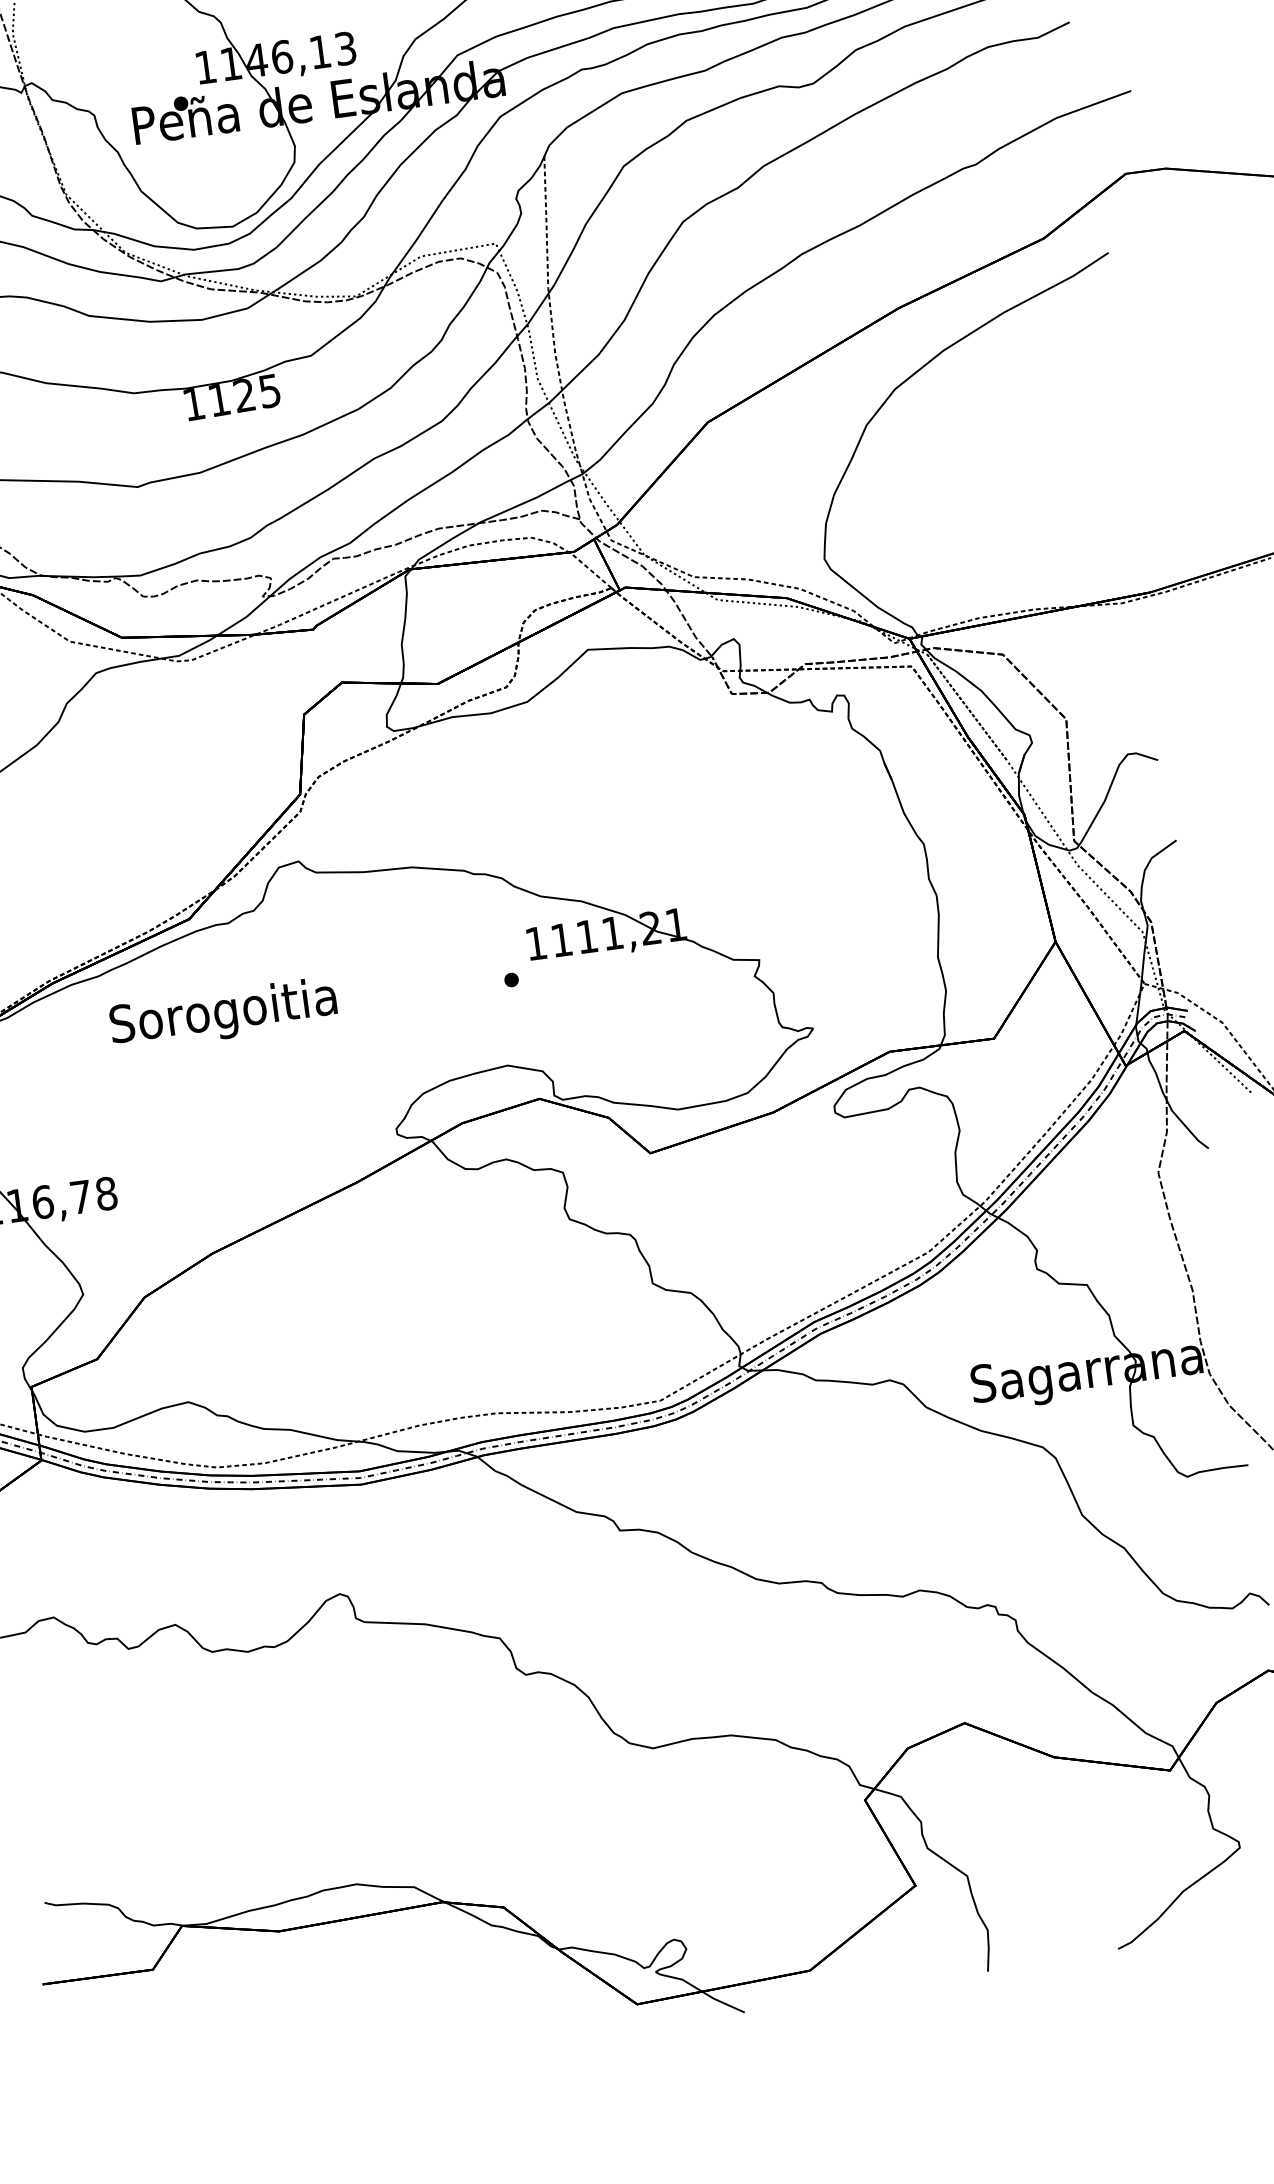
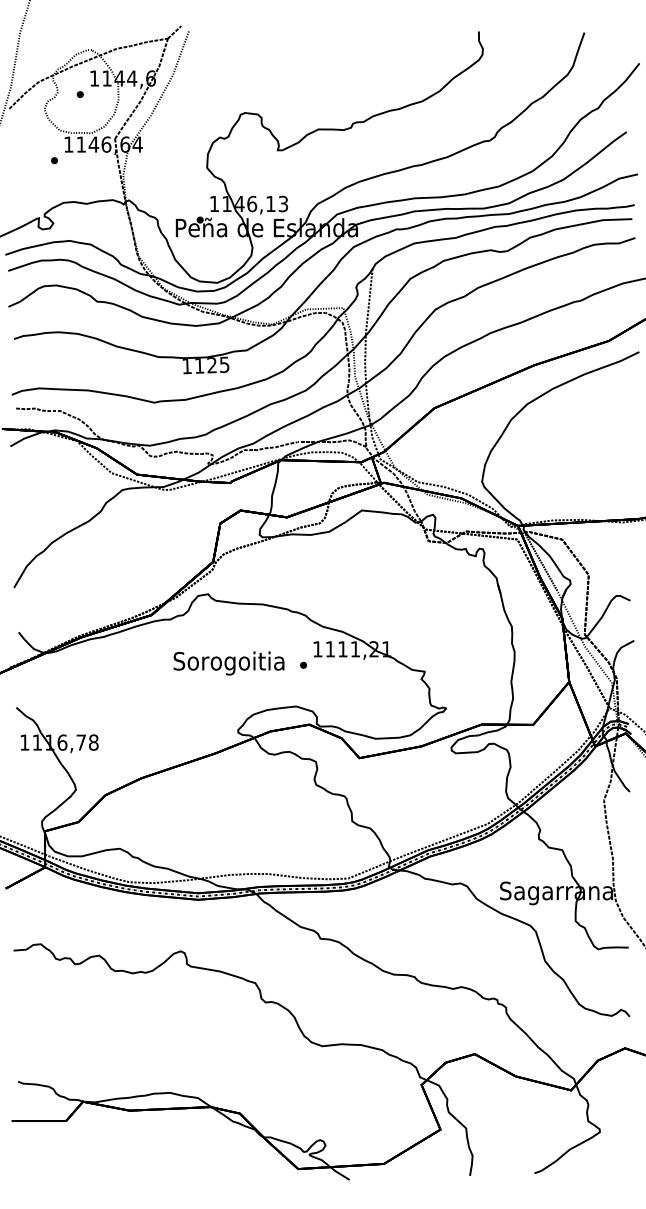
text: (222, 1014) -> (228, 663), moved

